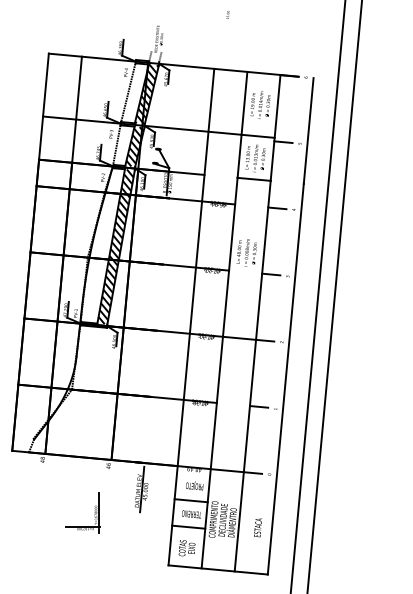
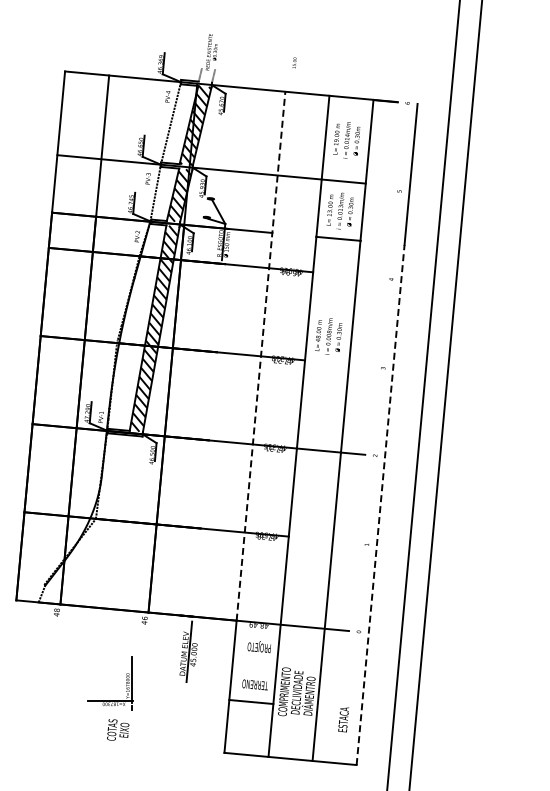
text: (227, 14) -> (294, 62), moved
line: (283, 142) -> (377, 189), removed
line: (277, 208) -> (369, 277), removed
line: (196, 267) -> (261, 356), solid -> dashed
line: (271, 274) -> (361, 365), removed
line: (285, 378) -> (380, 504), solid -> dashed
line: (258, 406) -> (344, 541), removed
line: (191, 500) -> (254, 666), removed
text: (257, 527) -> (343, 719), moved
text: (187, 547) -> (118, 729), moved

